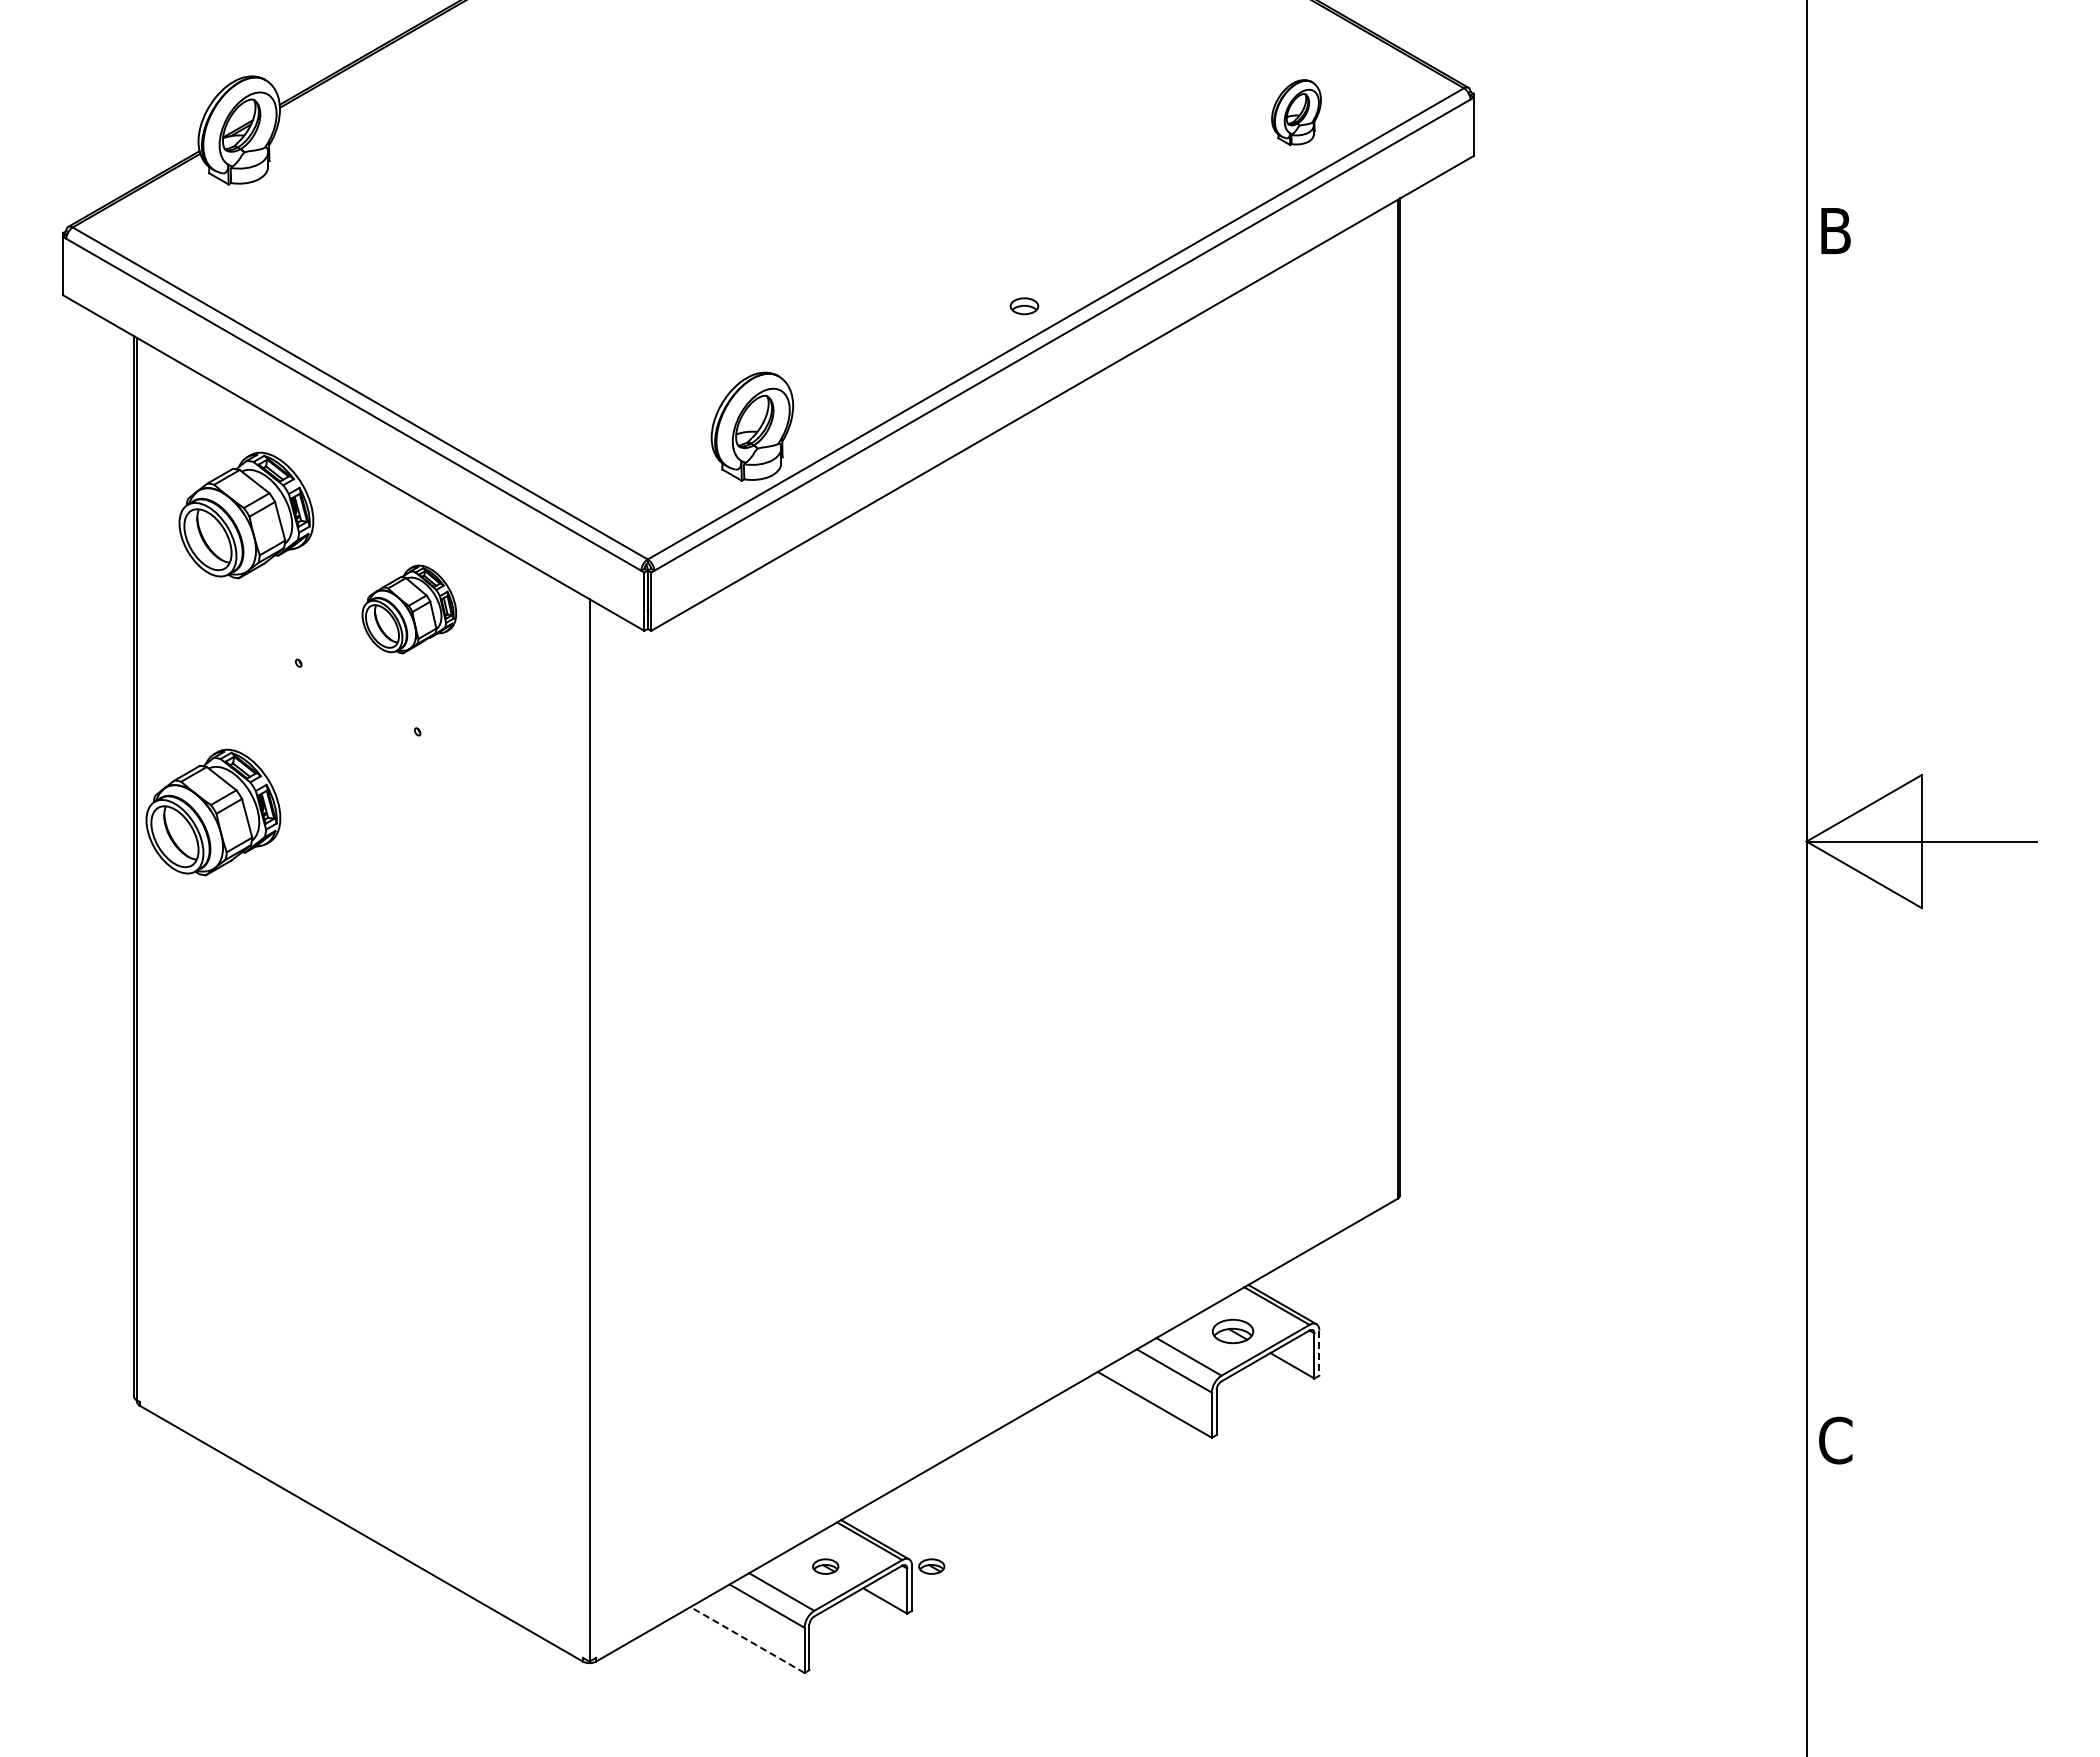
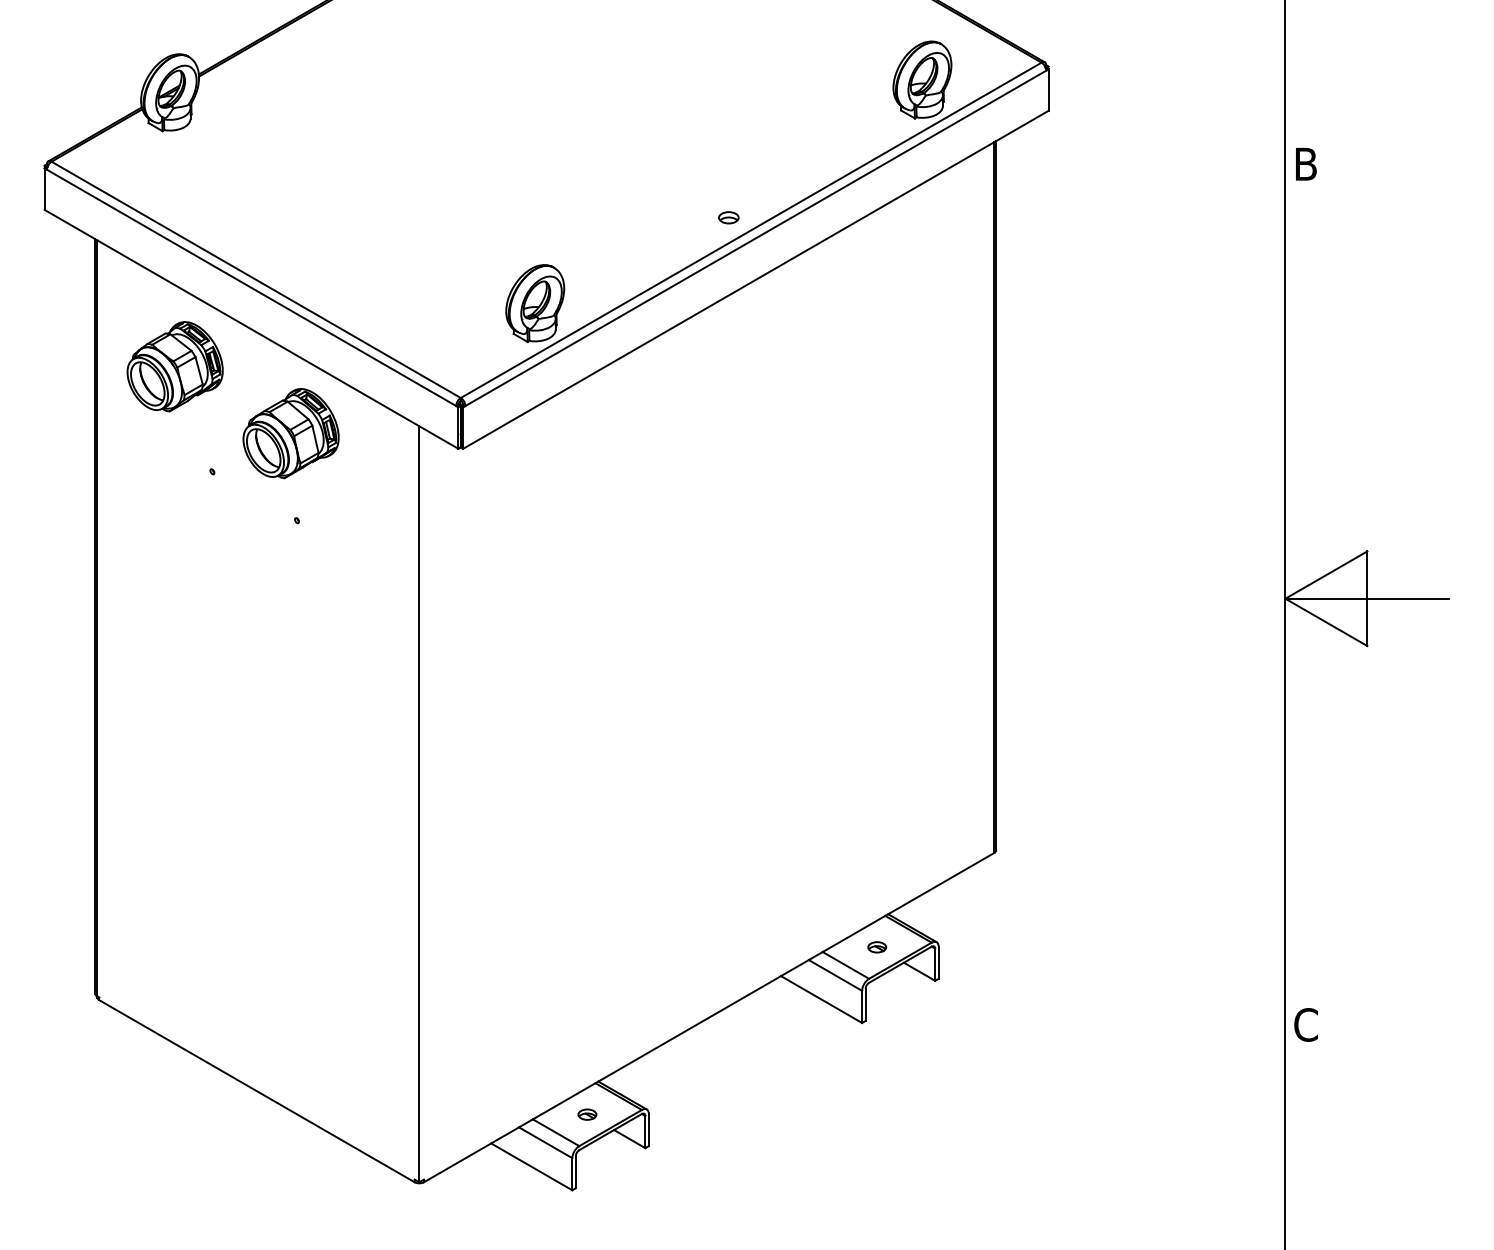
part: (1296, 112) -> (922, 79), size x1.67
part: (409, 609) -> (291, 433), size x1.43
part: (213, 812) -> (151, 578), removed
part: (1232, 1331) -> (876, 947), size x0.62
line: (1319, 1353) -> (938, 963), dashed -> solid
part: (931, 1566) -> (662, 1114), removed
line: (747, 1640) -> (531, 1167), dashed -> solid

